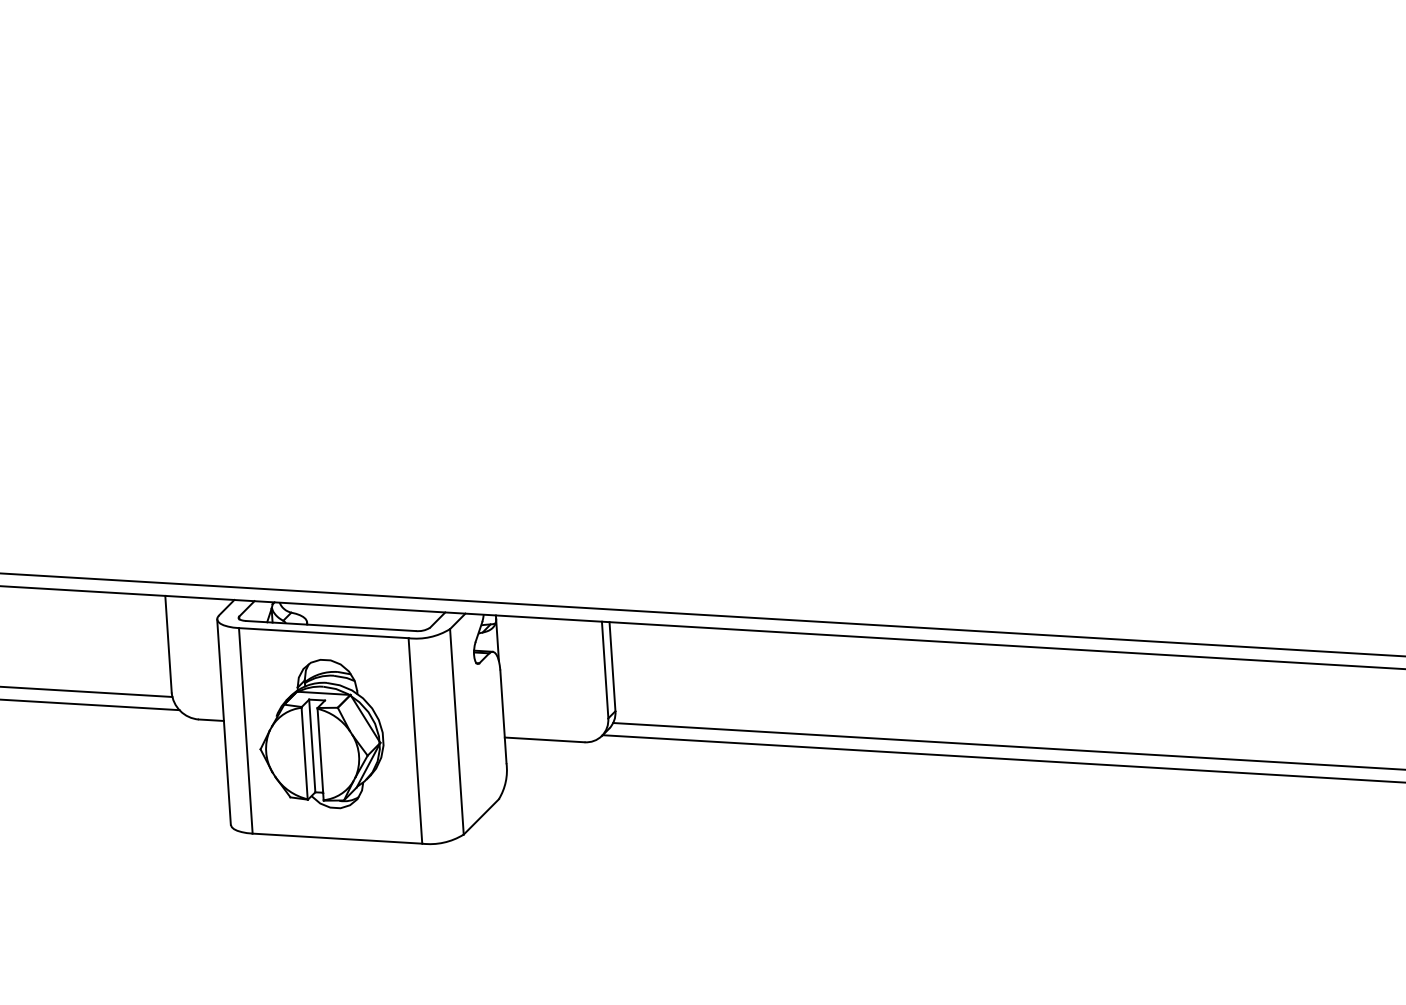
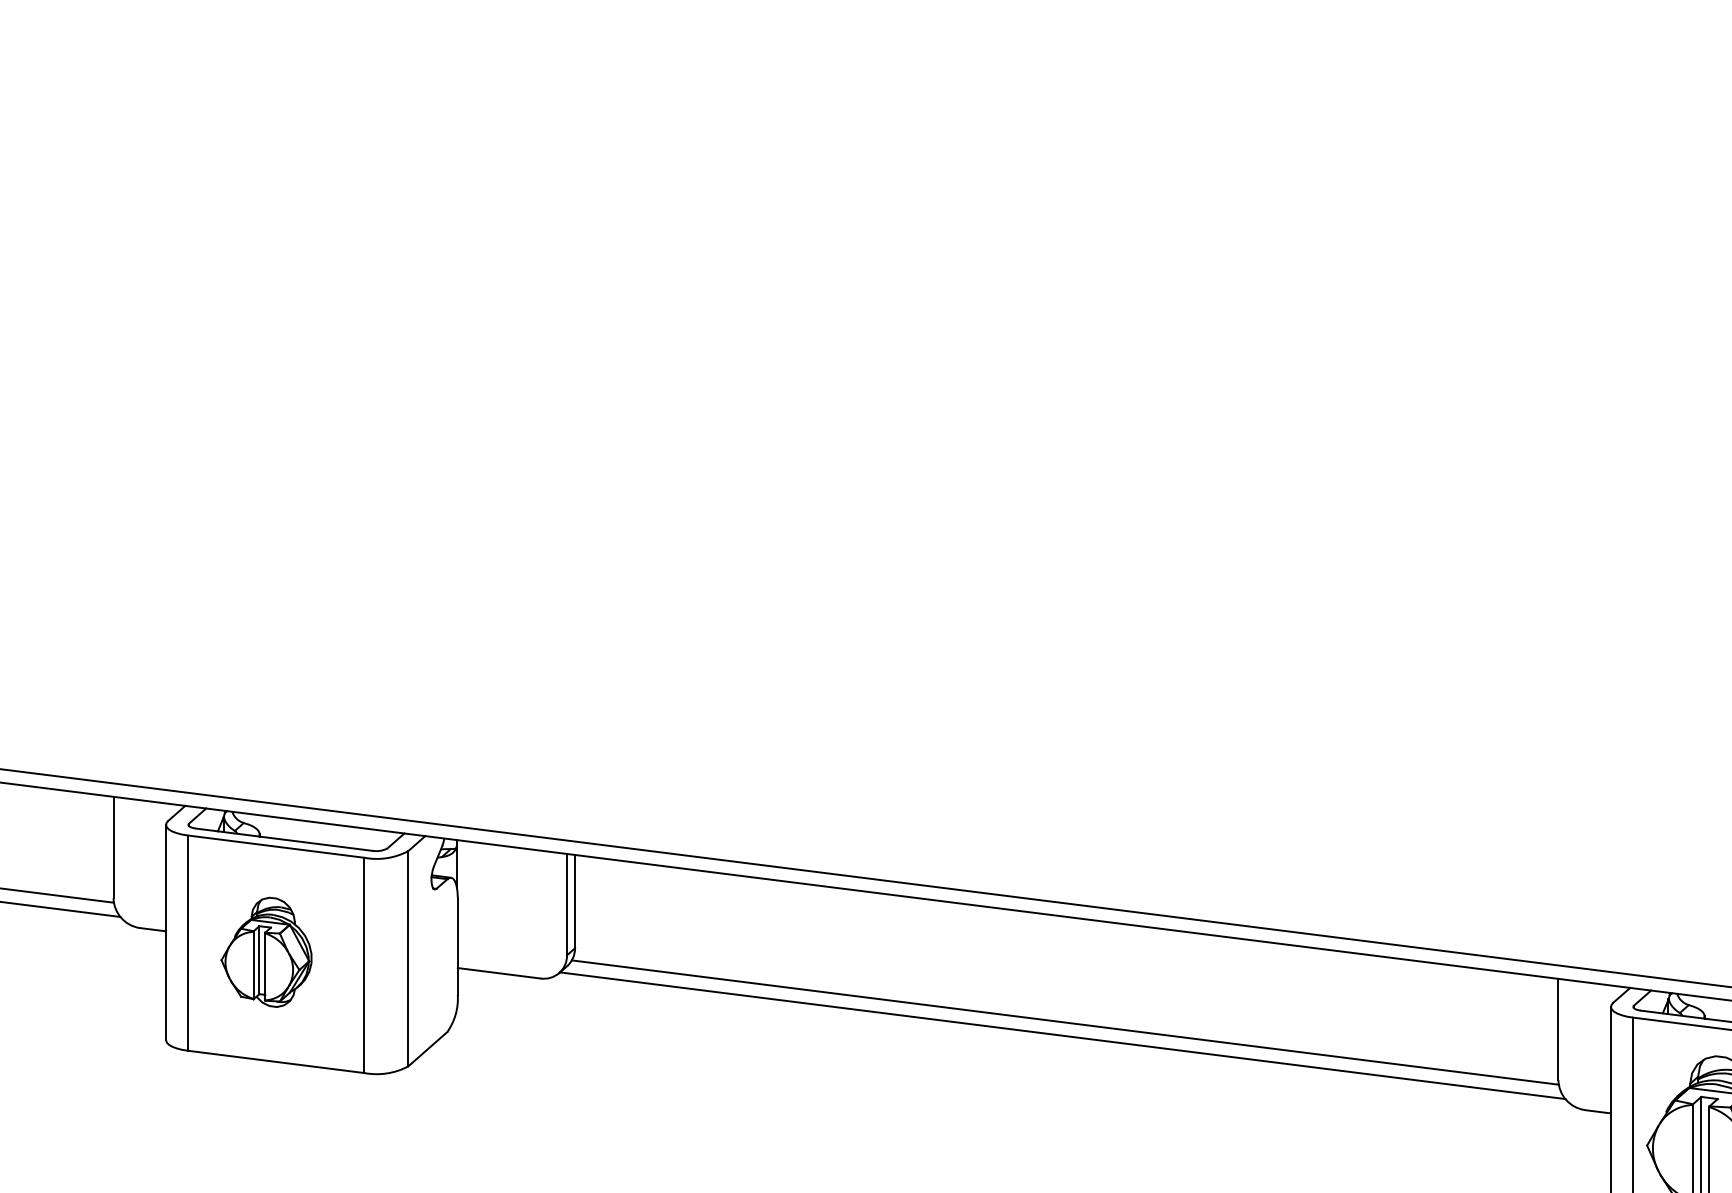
part: (321, 734) -> (266, 952), size x0.7

